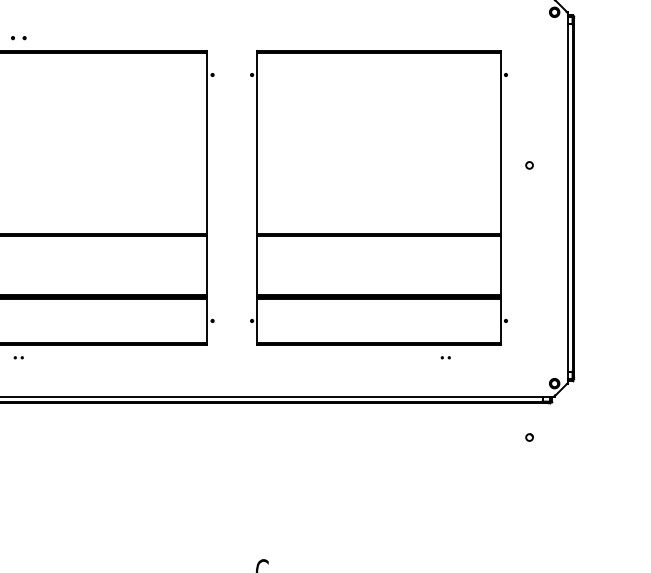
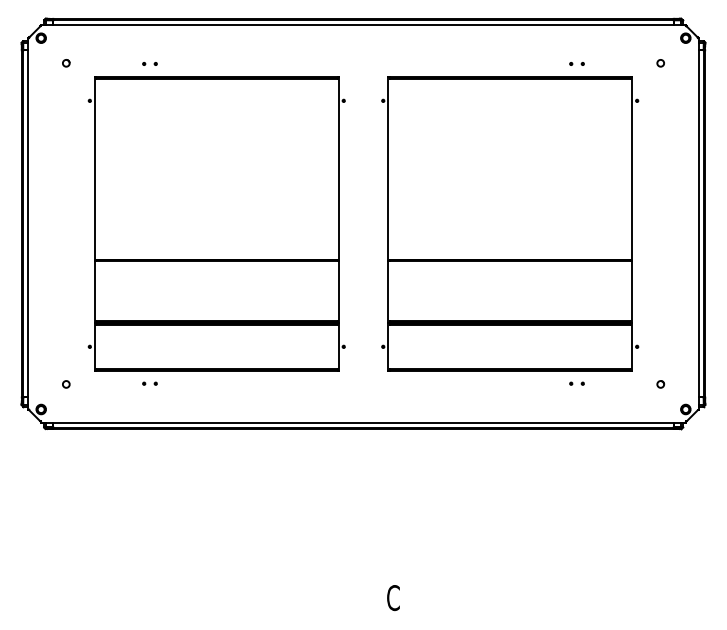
part: (445, 37) -> (576, 63), added
circle: (529, 165) -> (660, 63), moved
part: (18, 357) -> (149, 383), size x1.67
part: (445, 357) -> (576, 383), size x1.67
part: (529, 437) -> (660, 384), moved

